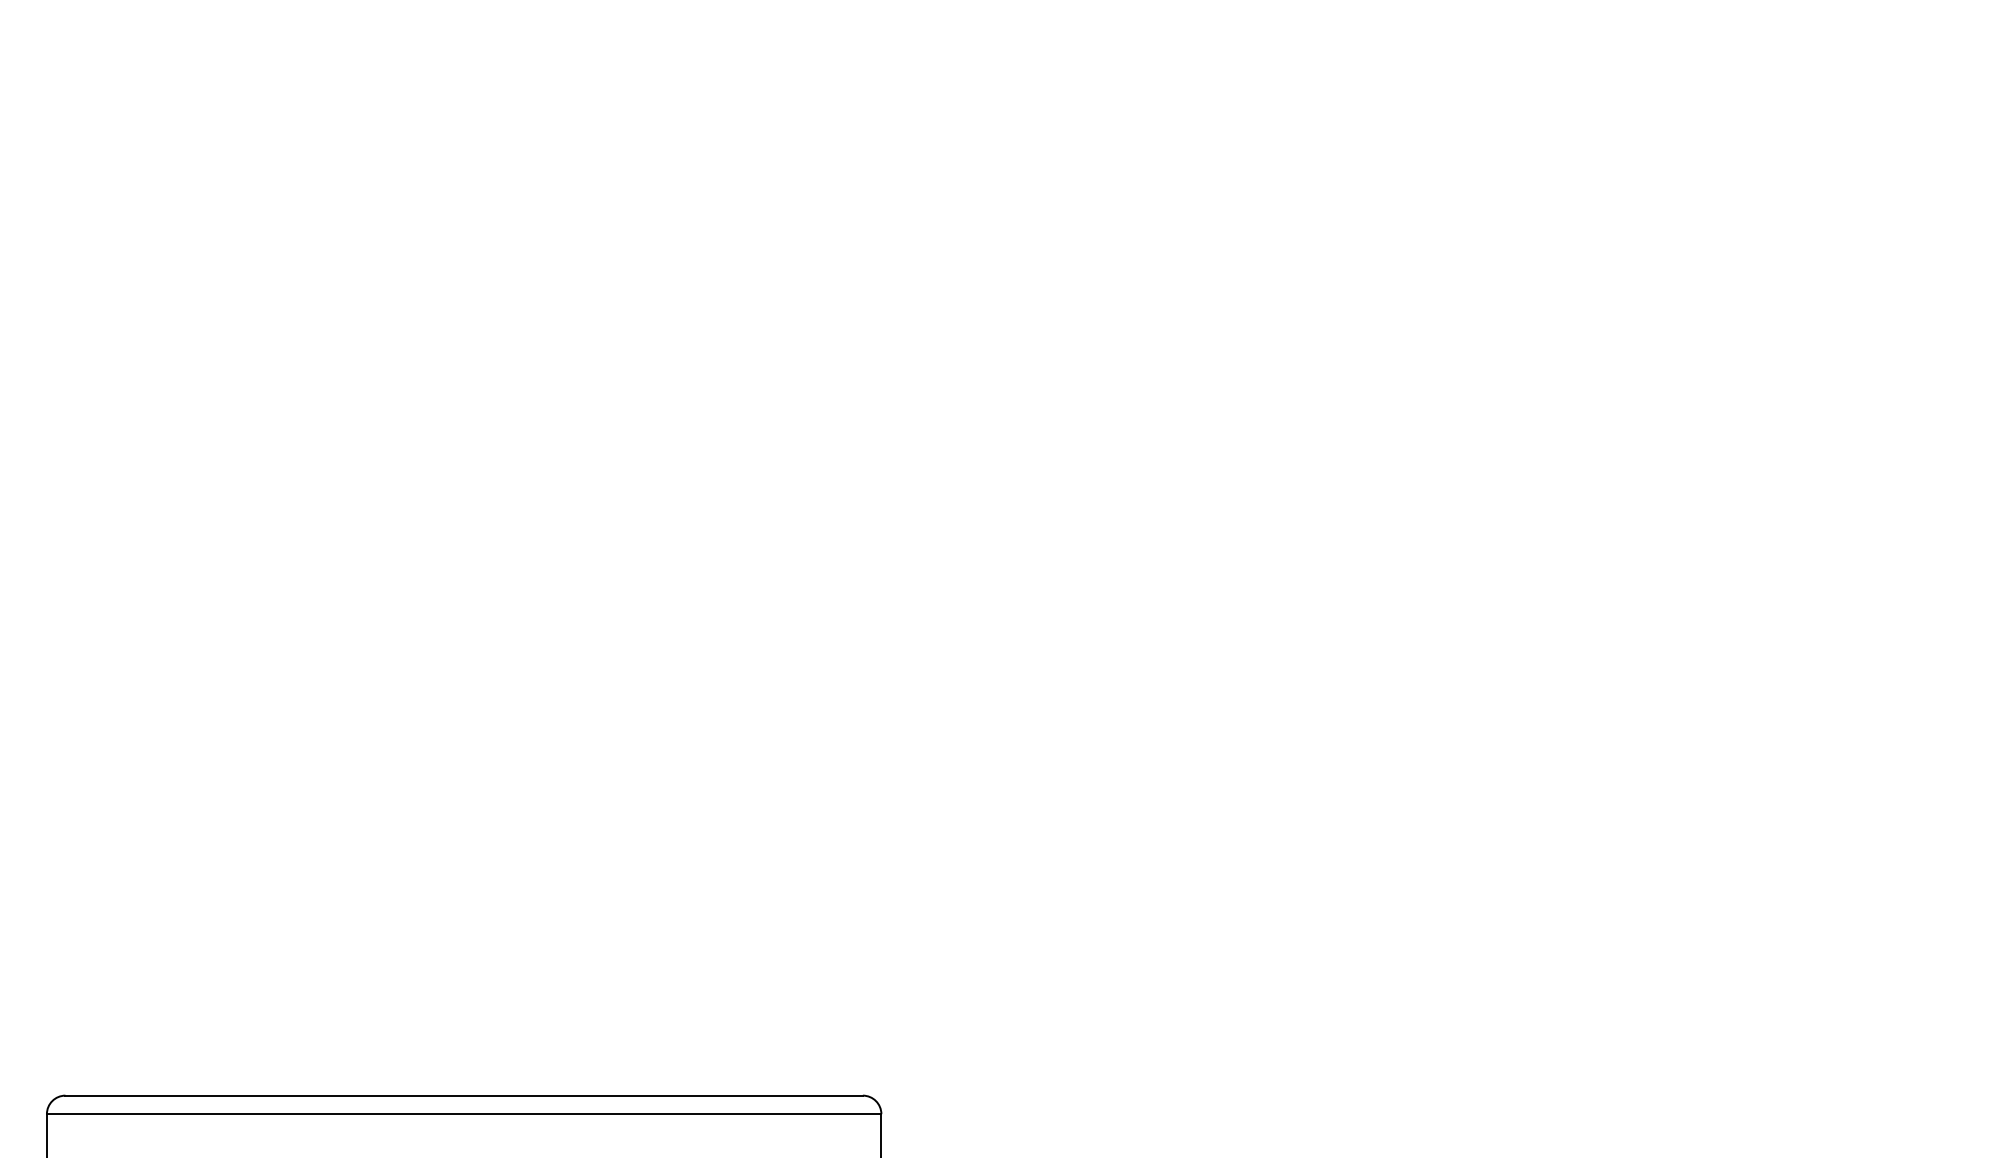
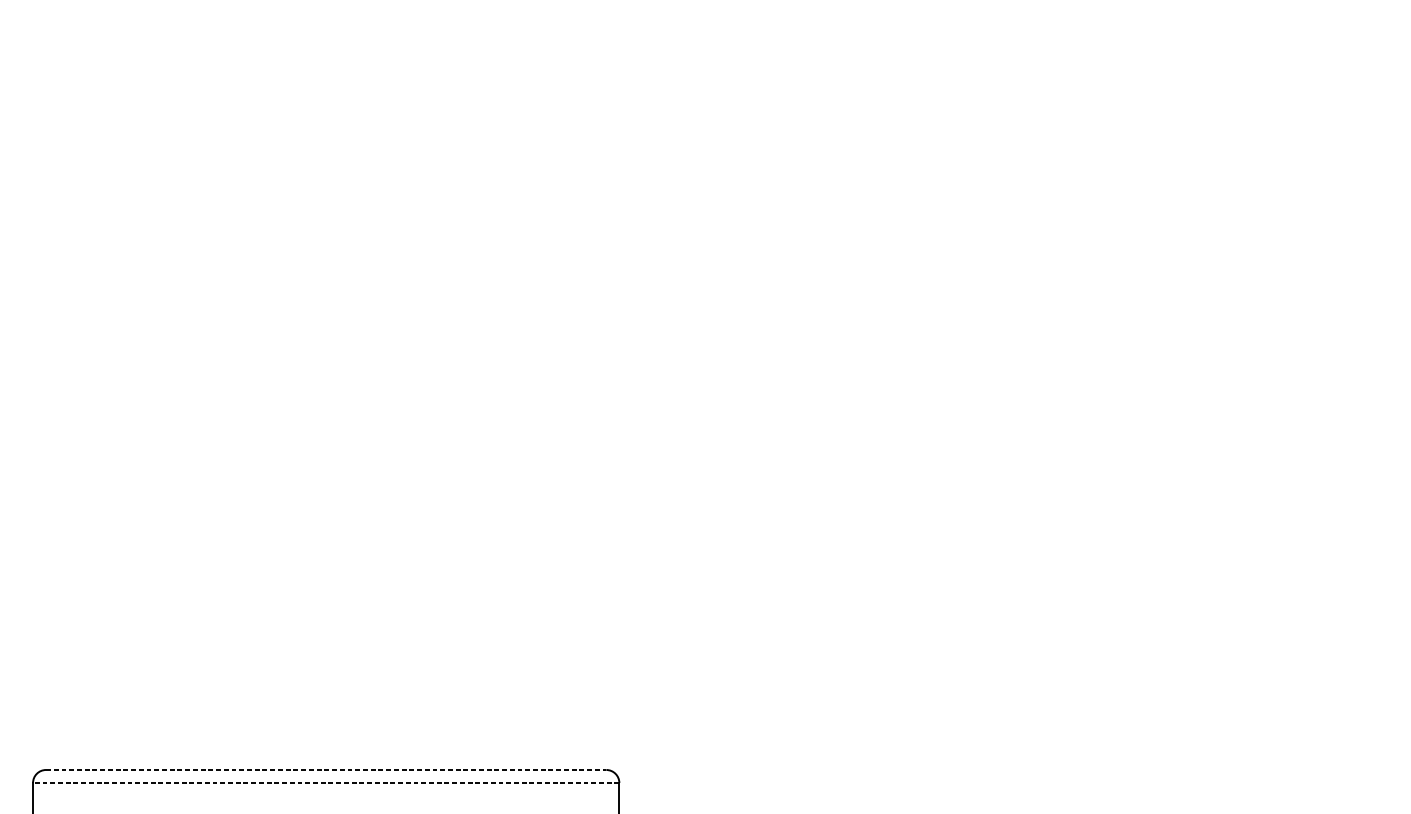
line: (464, 1095) -> (326, 769), solid -> dashed
line: (463, 1114) -> (325, 783), solid -> dashed

